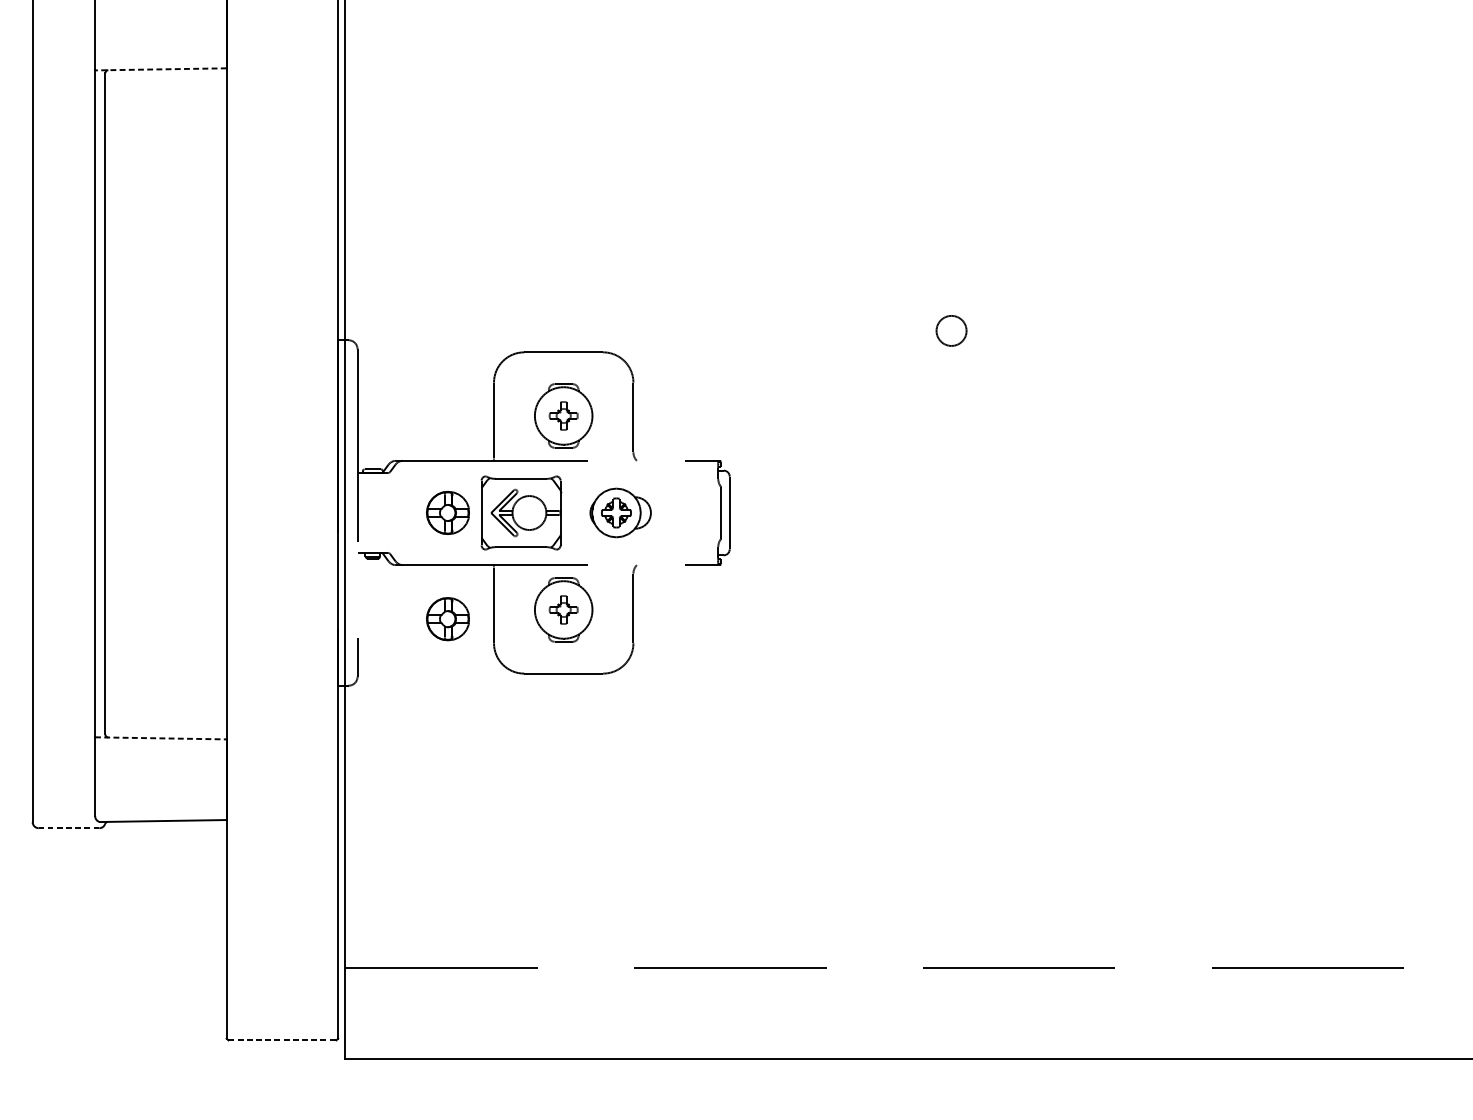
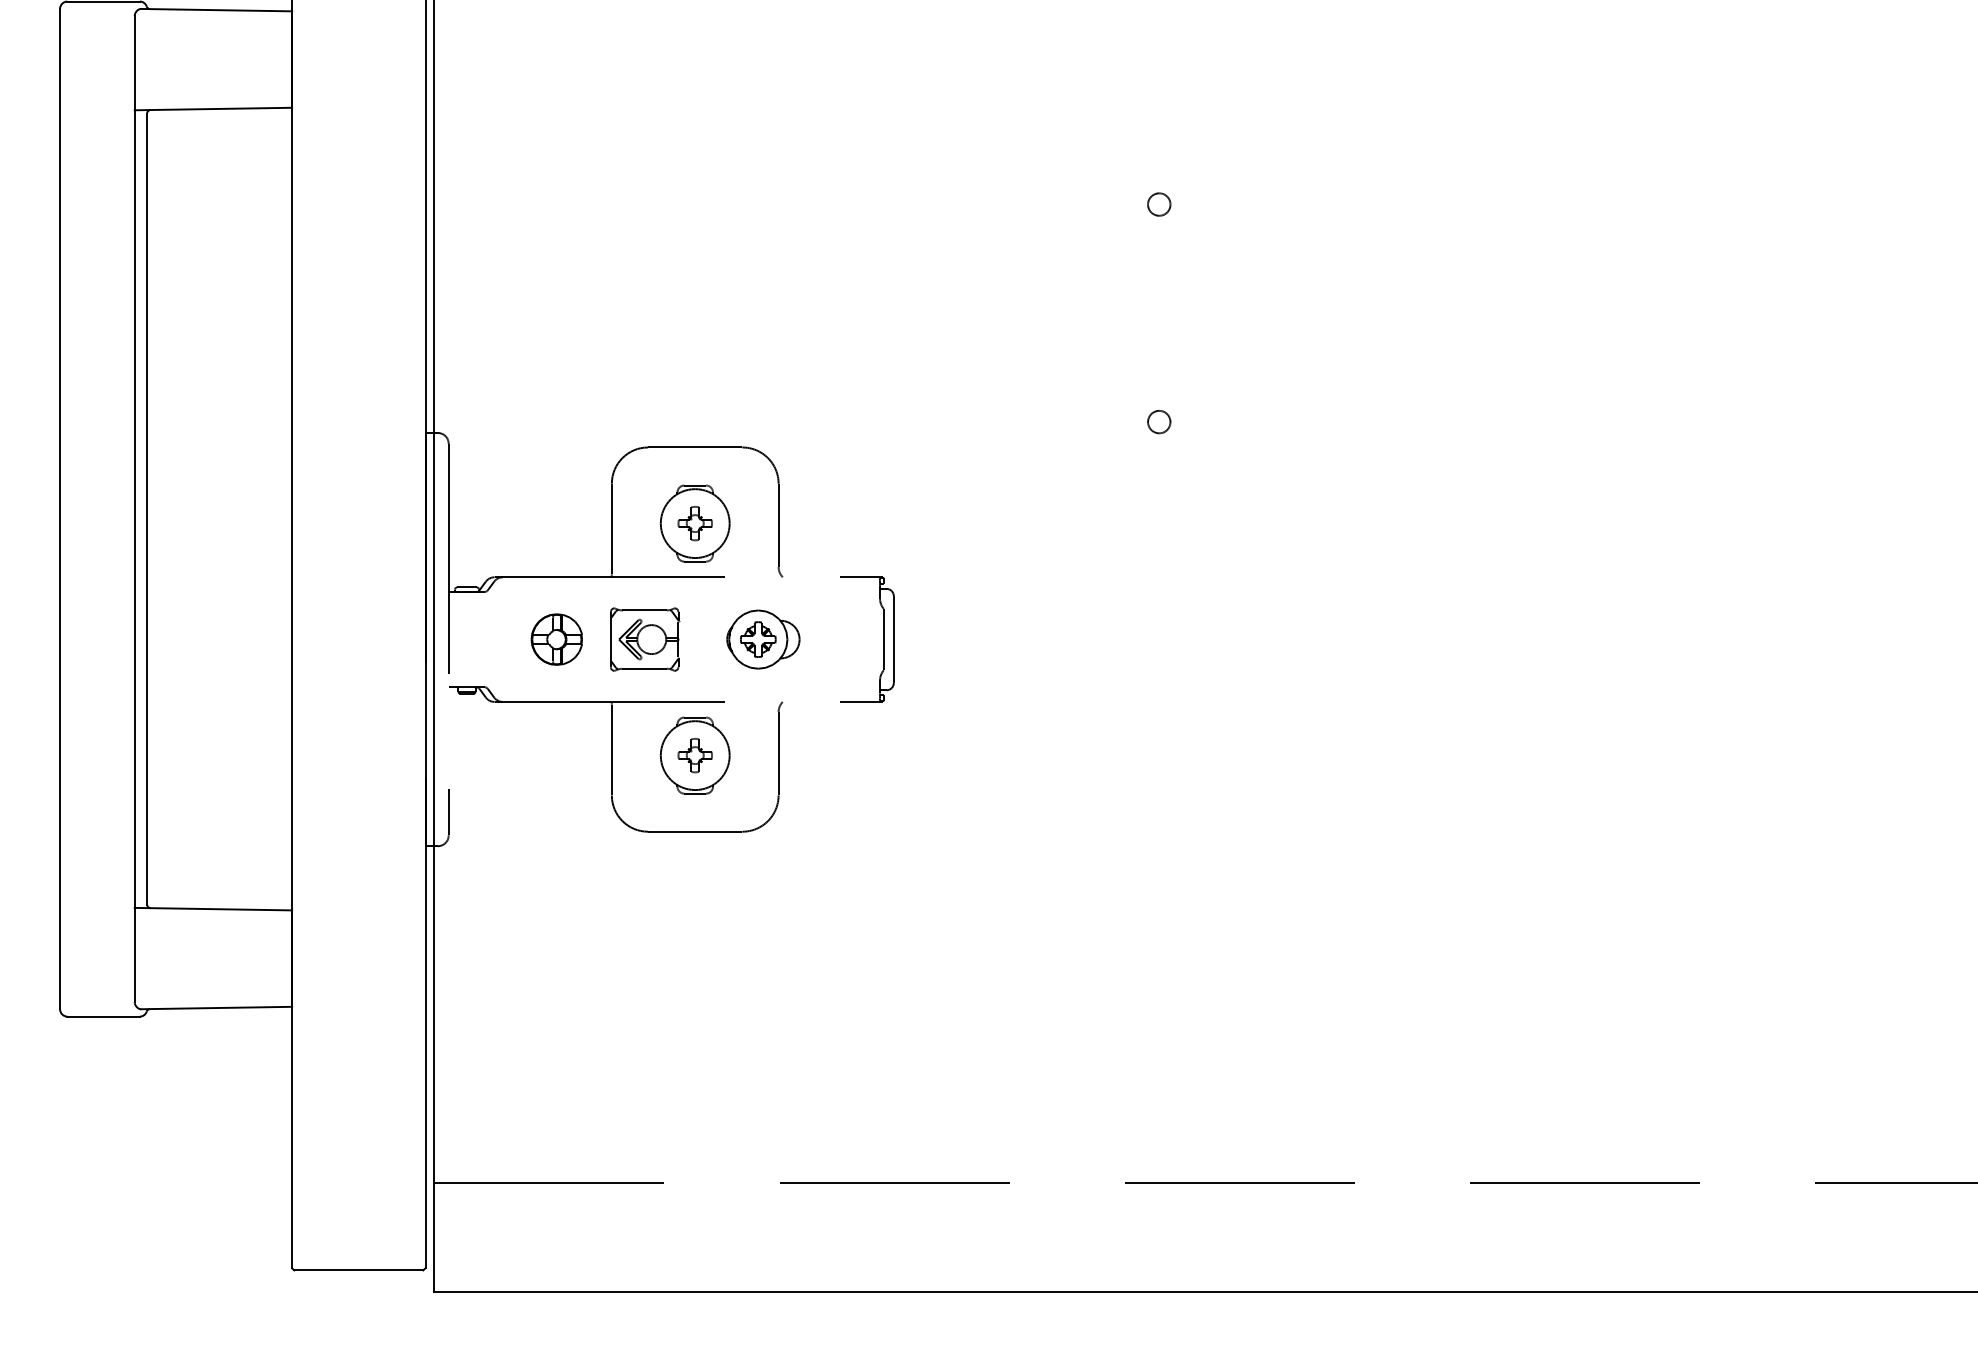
line: (160, 69) -> (213, 109), dashed -> solid
circle: (951, 149) -> (1159, 204), added
circle: (951, 331) -> (1159, 422), size x0.62
part: (522, 512) -> (645, 639), size x0.71
part: (447, 619) -> (556, 766), removed
line: (160, 738) -> (213, 909), dashed -> solid
line: (68, 828) -> (103, 1016), dashed -> solid
line: (282, 1040) -> (358, 1270), dashed -> solid

